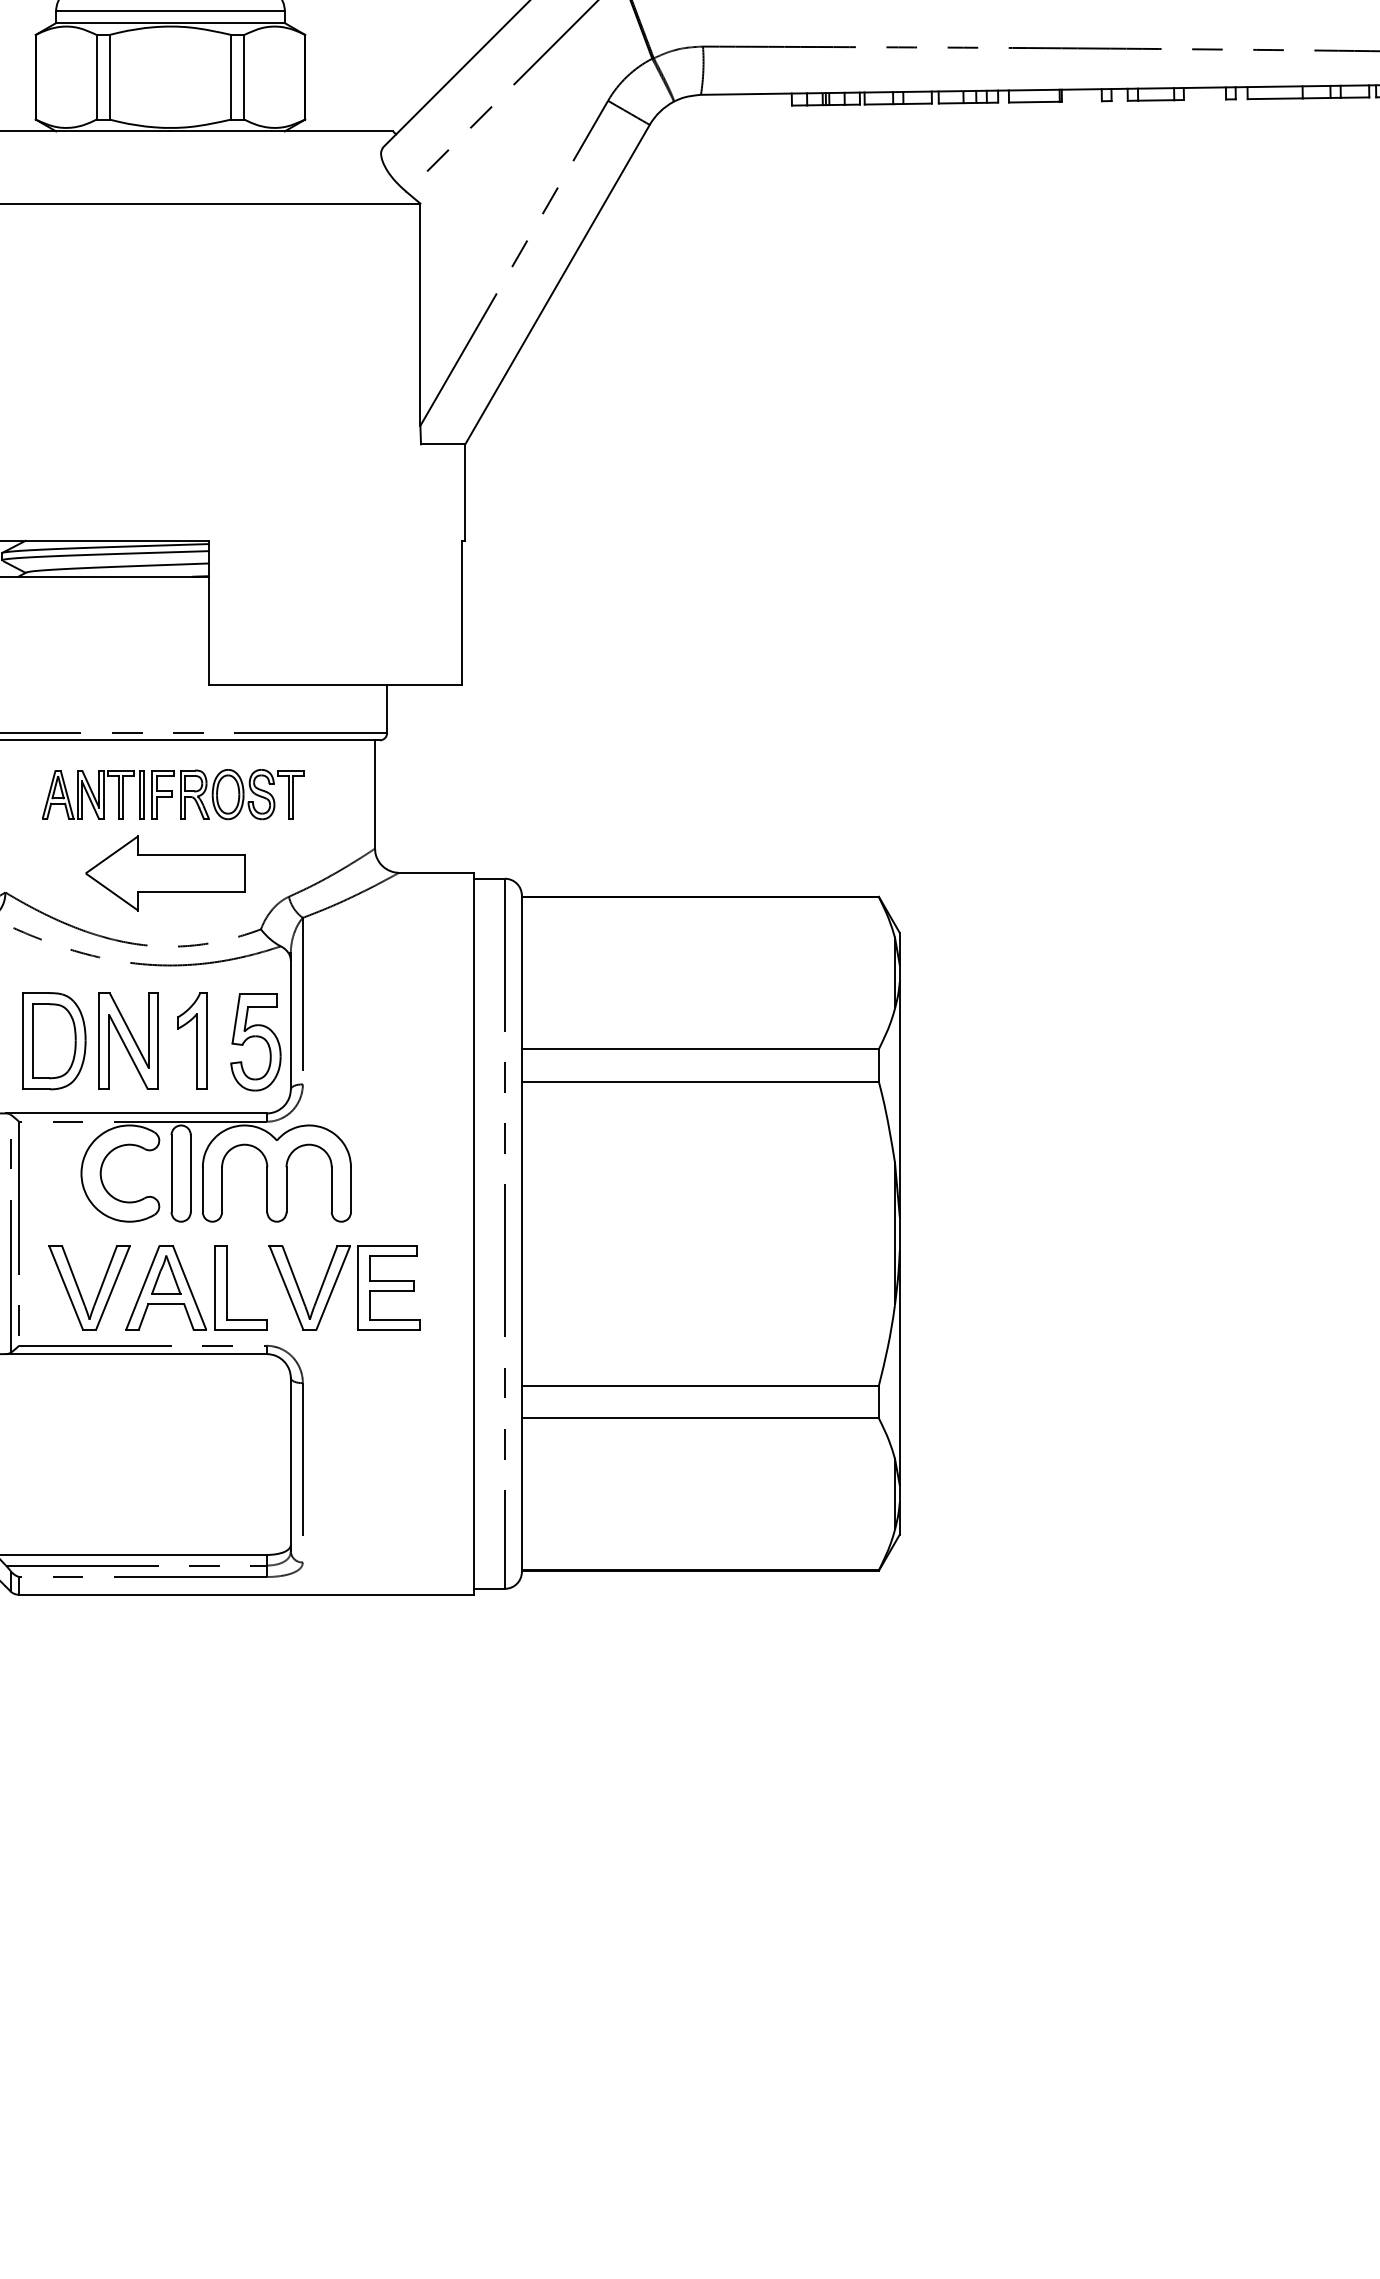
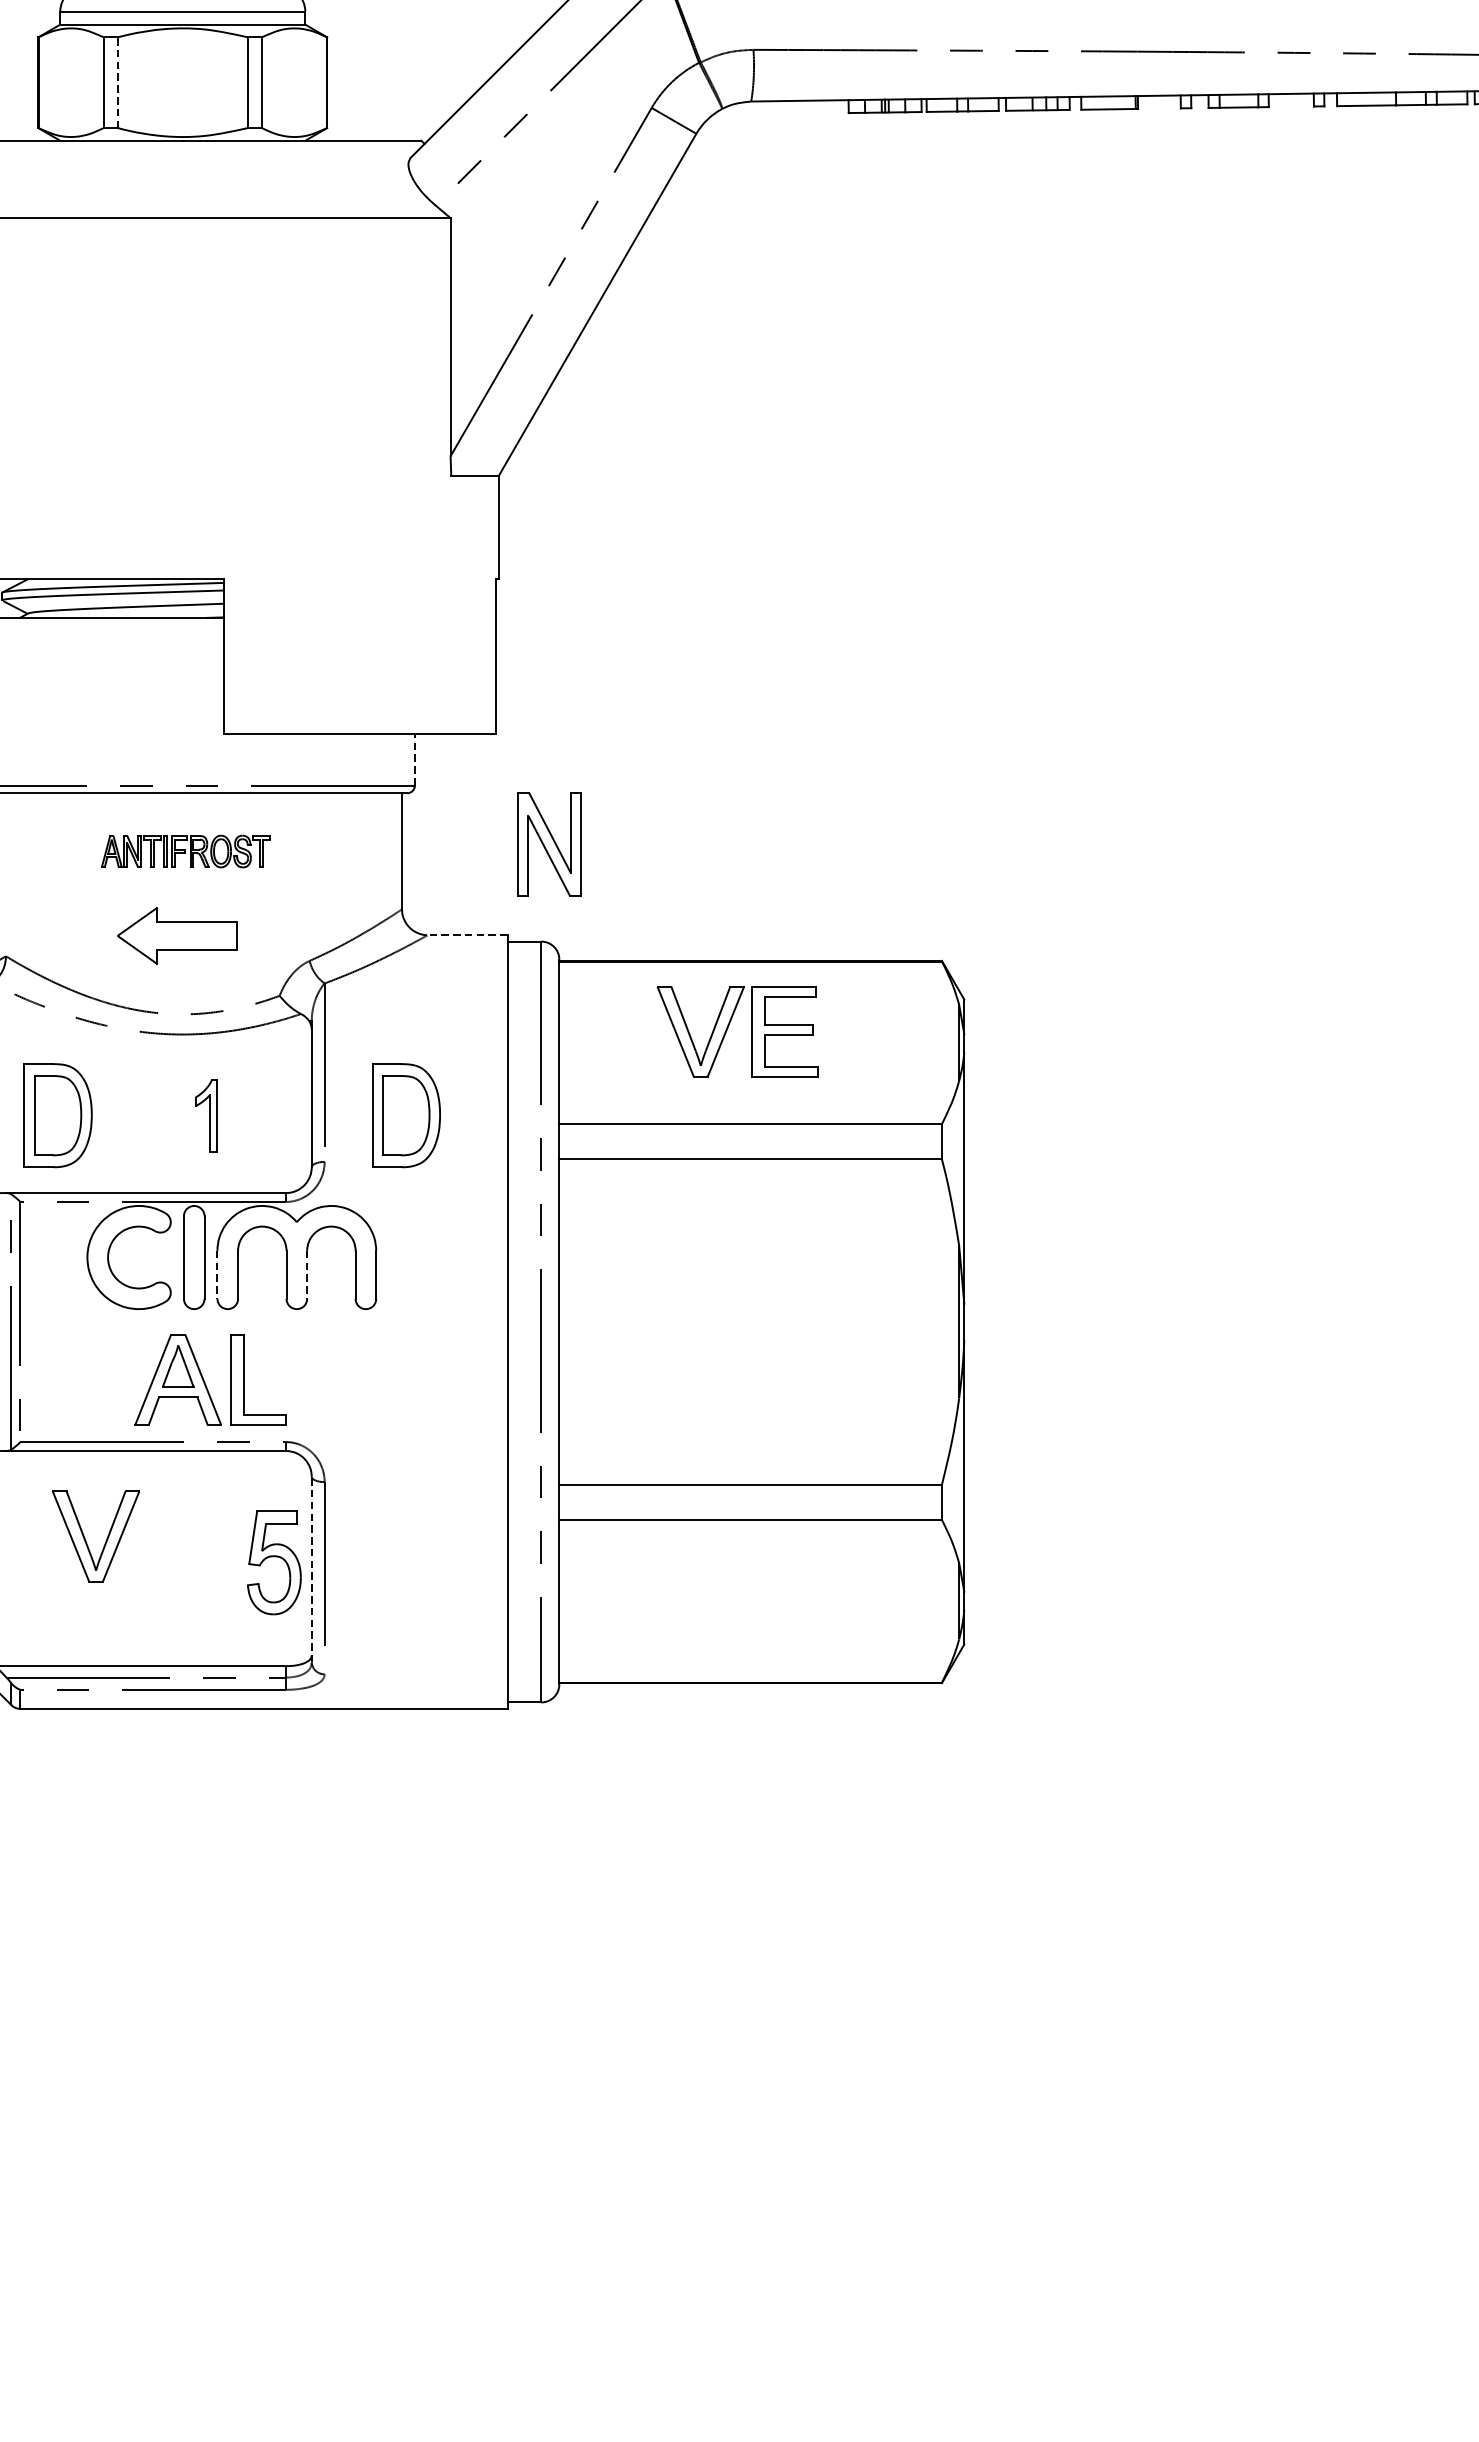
line: (109, 76) -> (117, 81), solid -> dashed
line: (387, 708) -> (415, 759), solid -> dashed
part: (173, 794) -> (186, 851), size x0.6
line: (436, 872) -> (467, 934), solid -> dashed
part: (165, 873) -> (177, 935), size x0.7
part: (128, 1040) -> (549, 843), moved
part: (192, 1040) -> (206, 1114), size x0.7
part: (379, 1041) -> (406, 1115), added
part: (255, 1042) -> (273, 1562), moved
line: (202, 1190) -> (217, 1275), solid -> dashed
line: (286, 1190) -> (307, 1275), solid -> dashed
part: (336, 1283) -> (729, 1027), moved
part: (80, 1291) -> (86, 1540), moved
line: (290, 1464) -> (311, 1569), solid -> dashed

